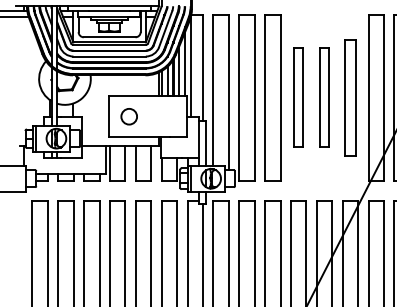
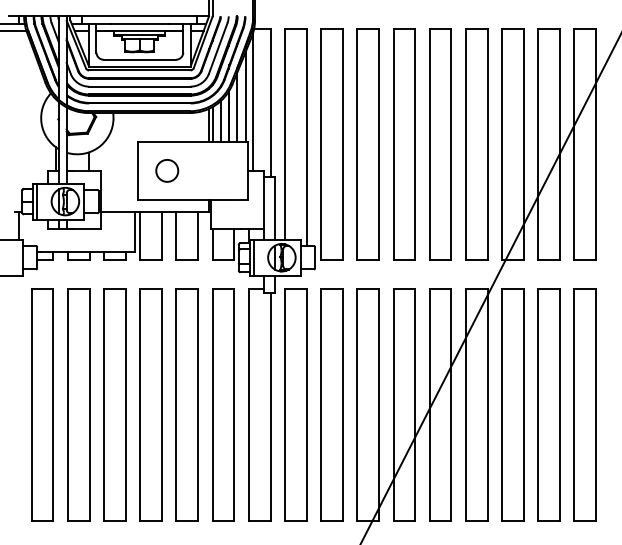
part: (298, 97) -> (404, 144), size x1.67
part: (324, 97) -> (440, 144), size x1.67
part: (350, 97) -> (476, 144), size x1.43

